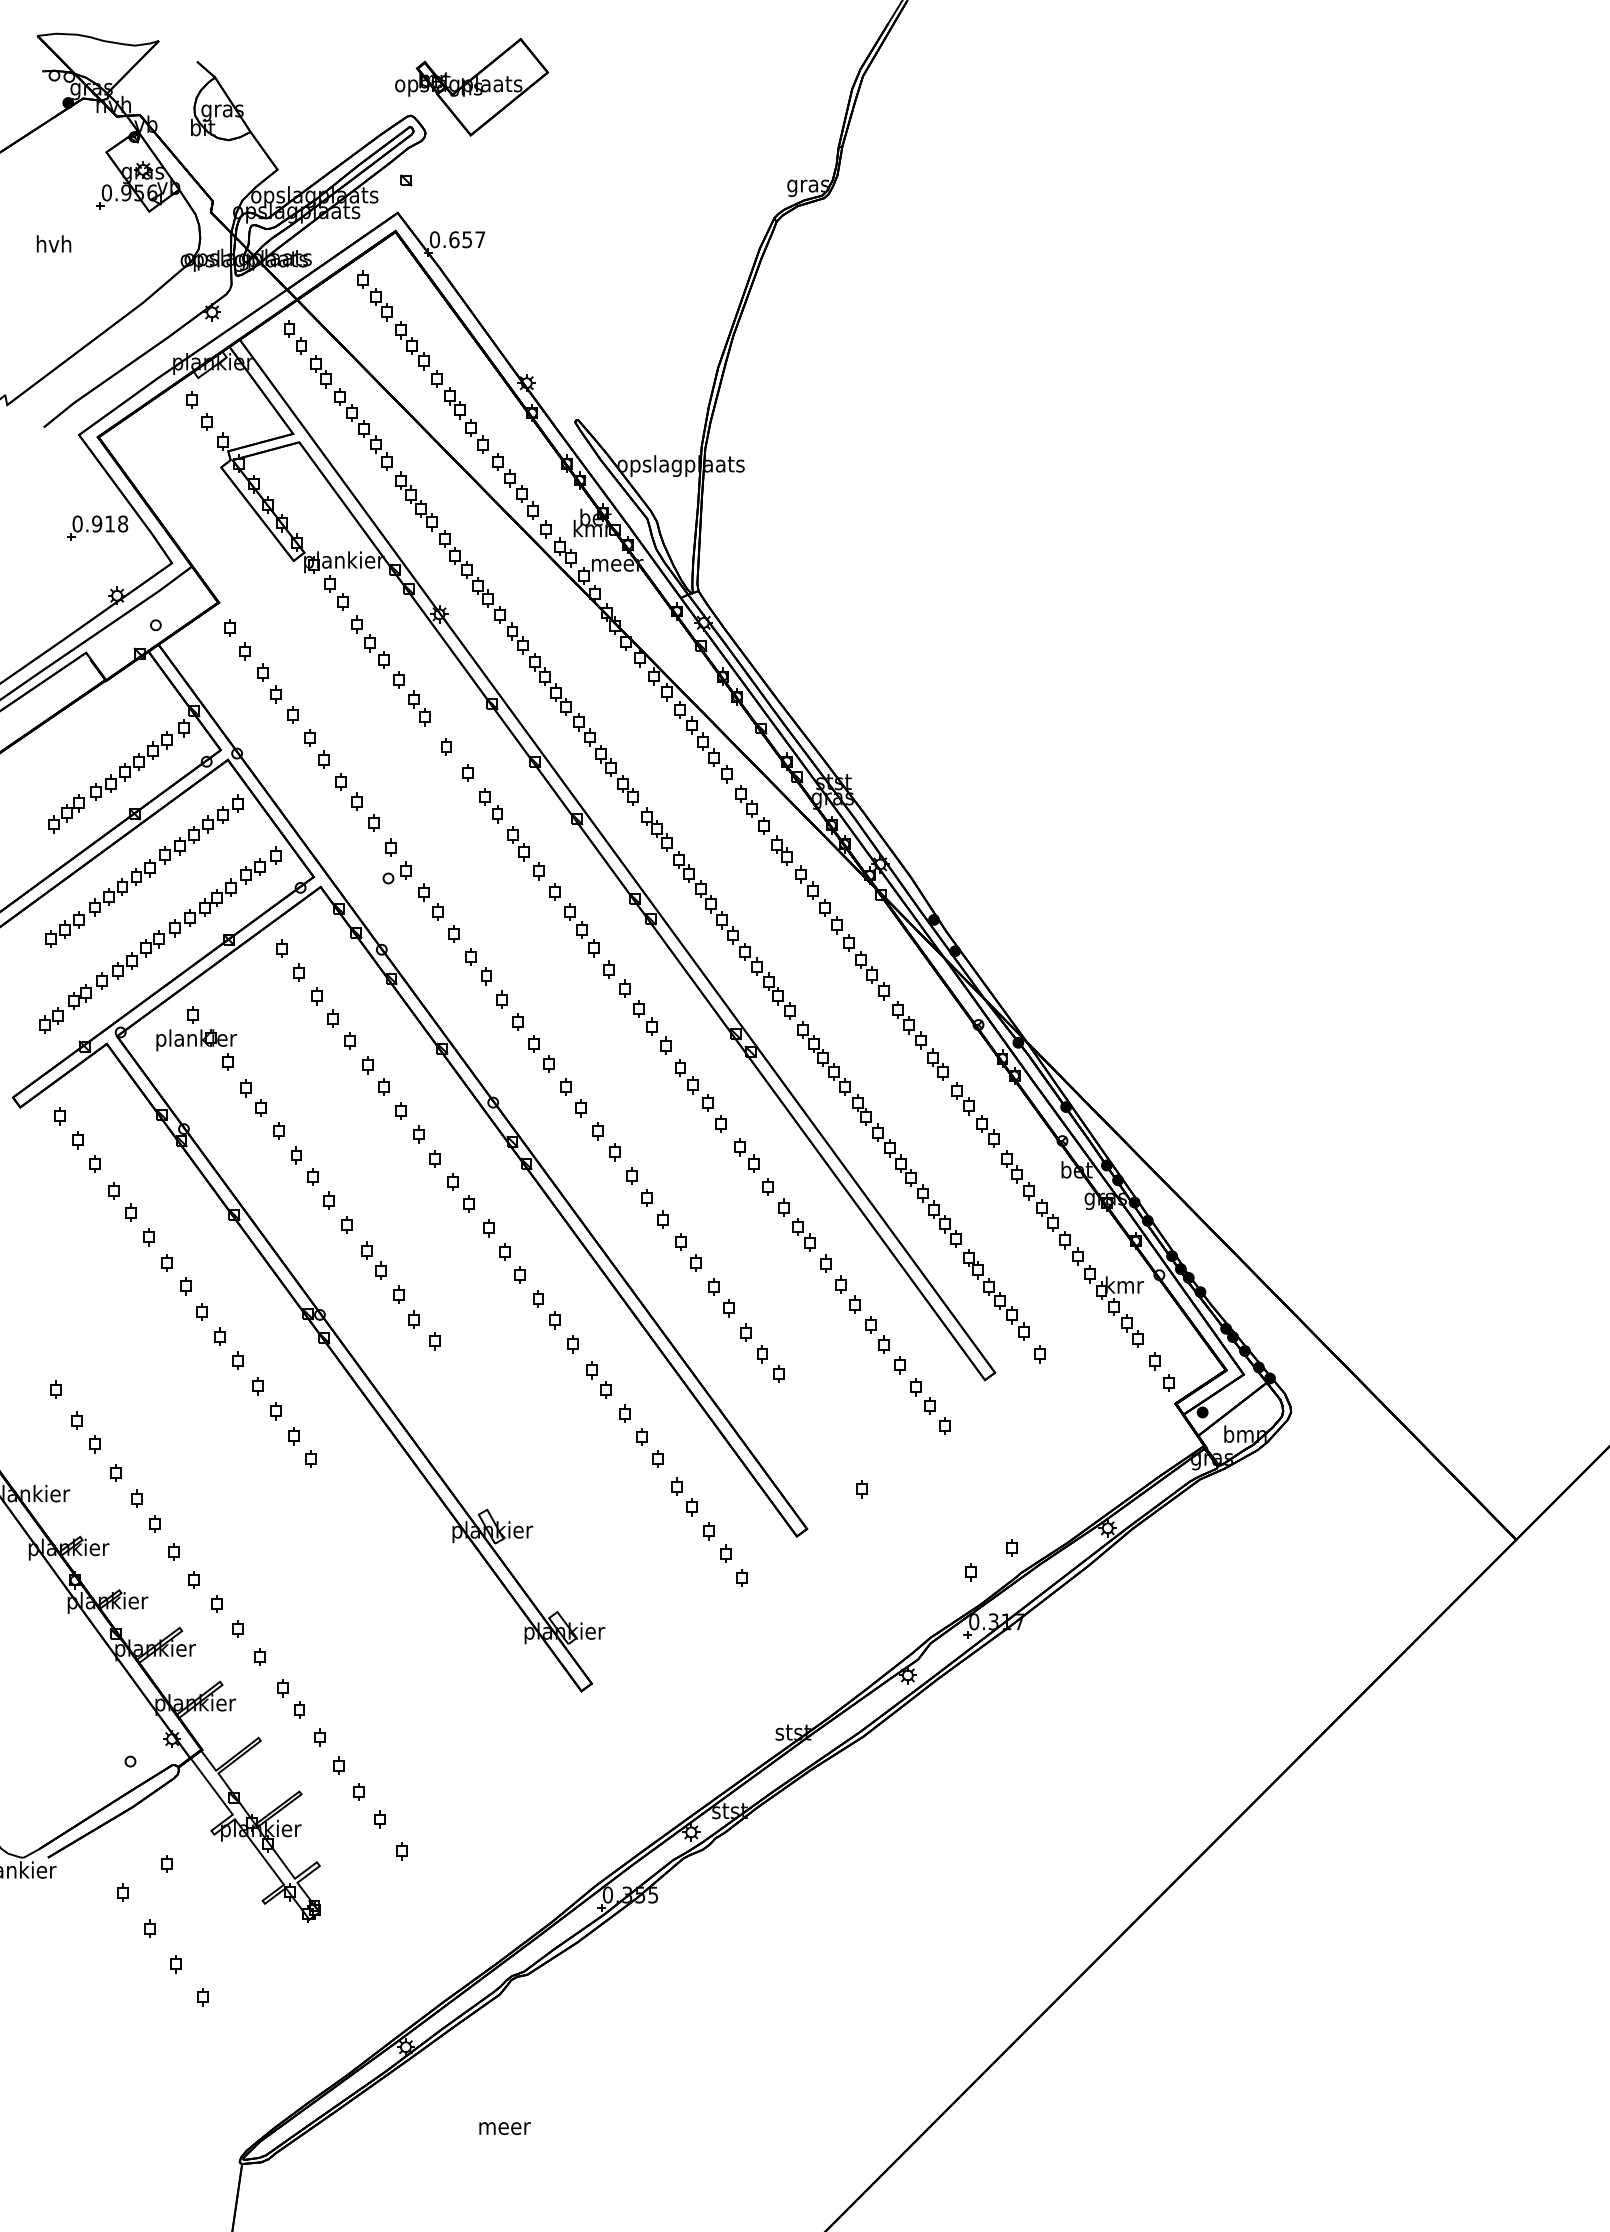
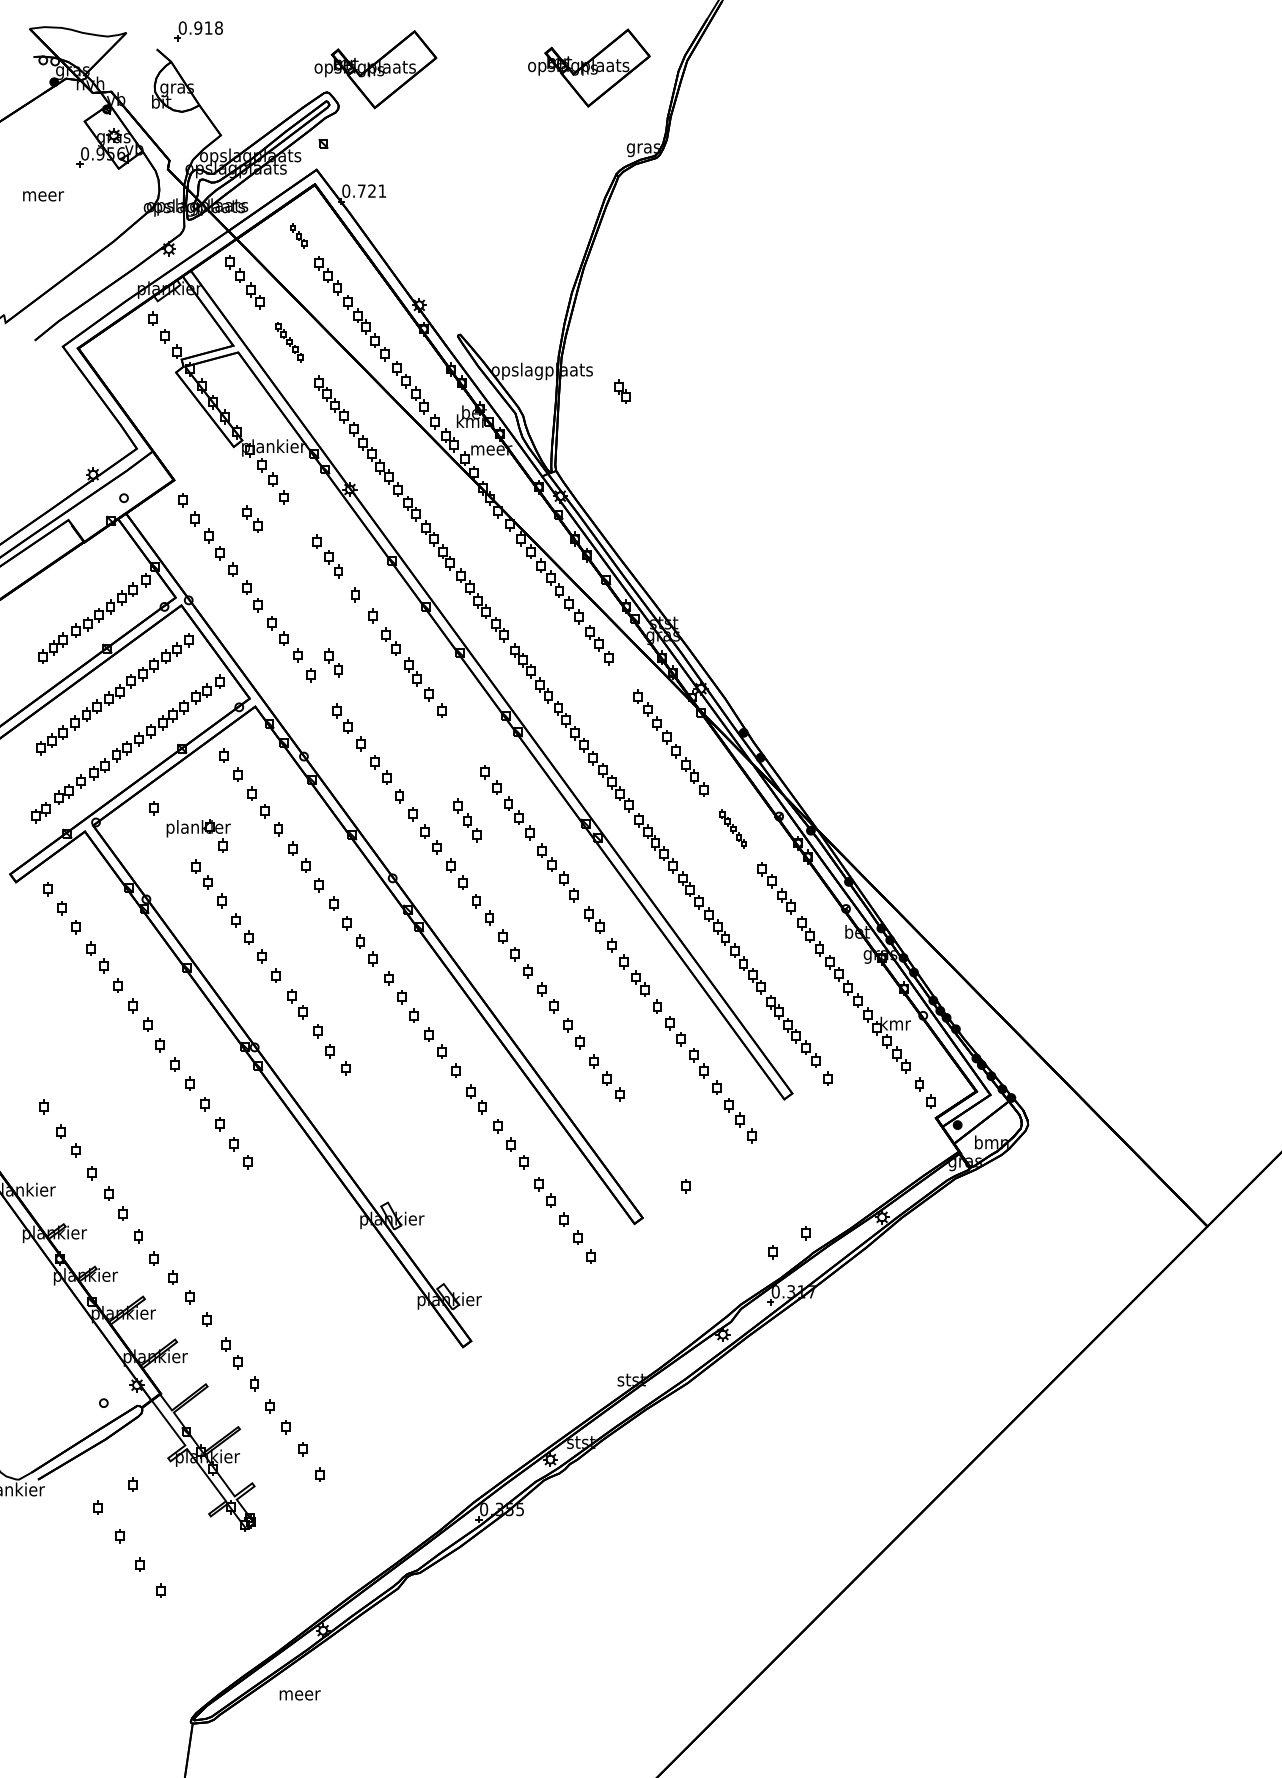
part: (740, 85) -> (589, 68), added
text: (466, 239) -> (371, 190), 0.657 -> 0.721
text: (54, 243) -> (43, 194), hvh -> meer
part: (374, 295) -> (298, 235), size x0.6
part: (363, 429) -> (289, 342), size x0.6
part: (97, 527) -> (198, 30), moved
part: (376, 651) -> (251, 519), moved
part: (419, 832) -> (333, 663), added
part: (781, 850) -> (622, 391), moved
part: (396, 872) -> (315, 695), removed
part: (581, 930) -> (466, 820), moved
part: (920, 1040) -> (732, 828), size x0.6
part: (196, 1049) -> (198, 836), moved
text: (504, 2128) -> (299, 1695), moved

